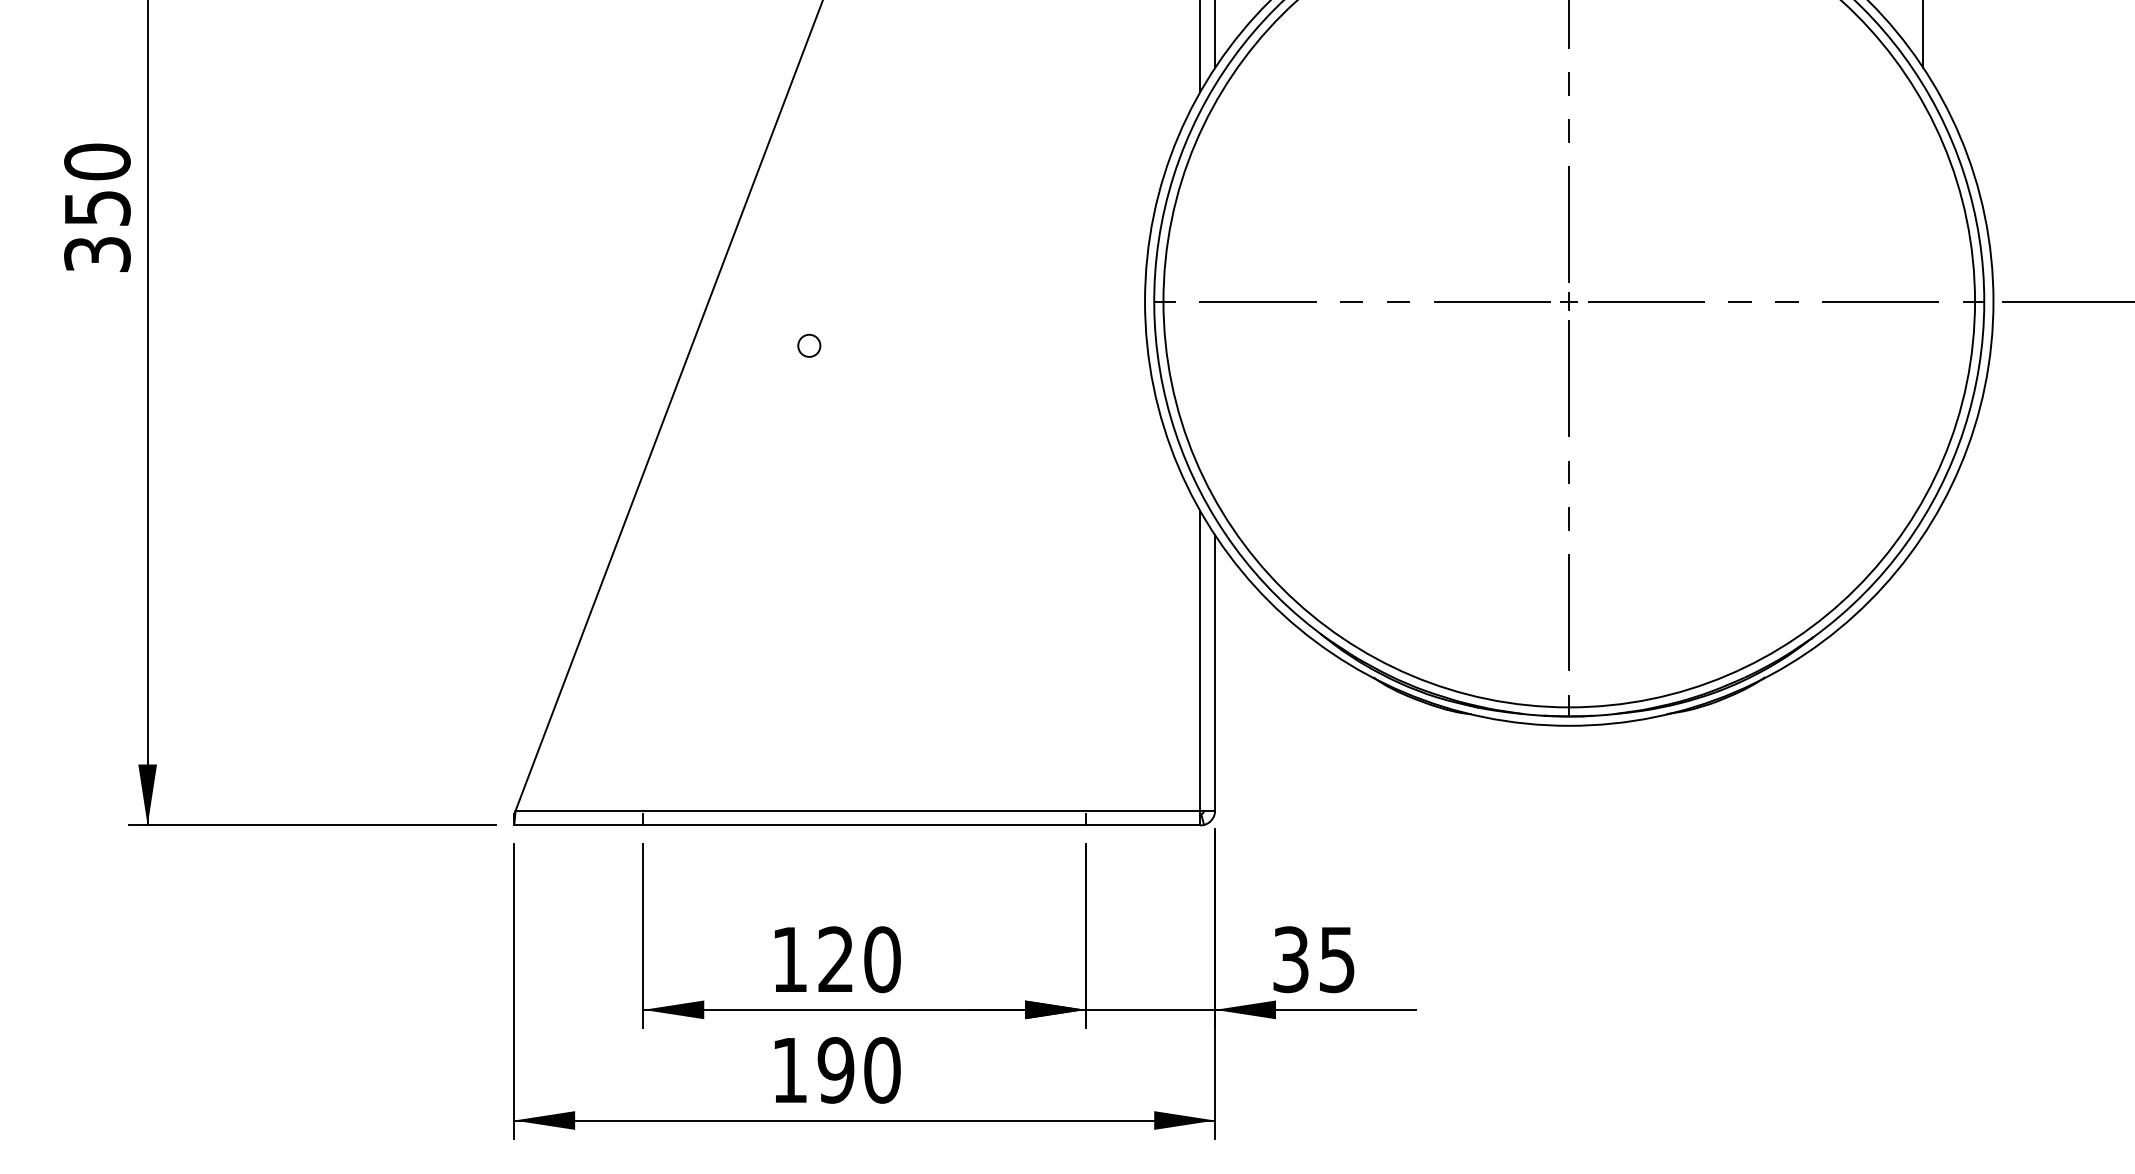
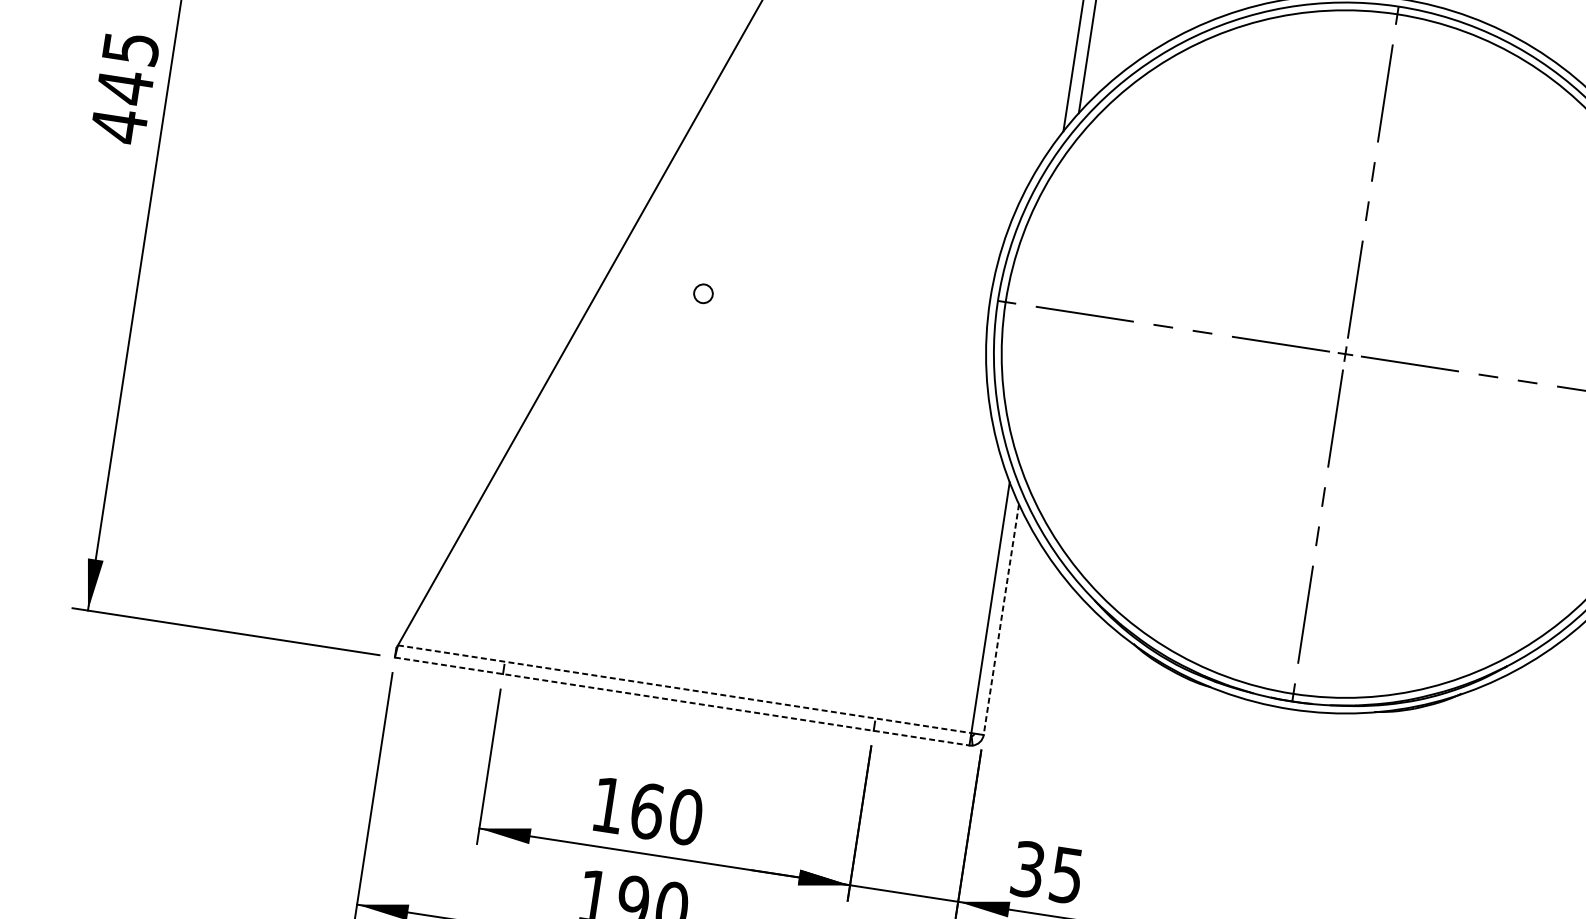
text: (97, 208) -> (125, 87), 350 -> 445
line: (1215, 672) -> (1001, 619), solid -> dashed
line: (858, 810) -> (685, 689), solid -> dashed
line: (857, 825) -> (682, 701), solid -> dashed
text: (836, 959) -> (647, 811), 120 -> 160

